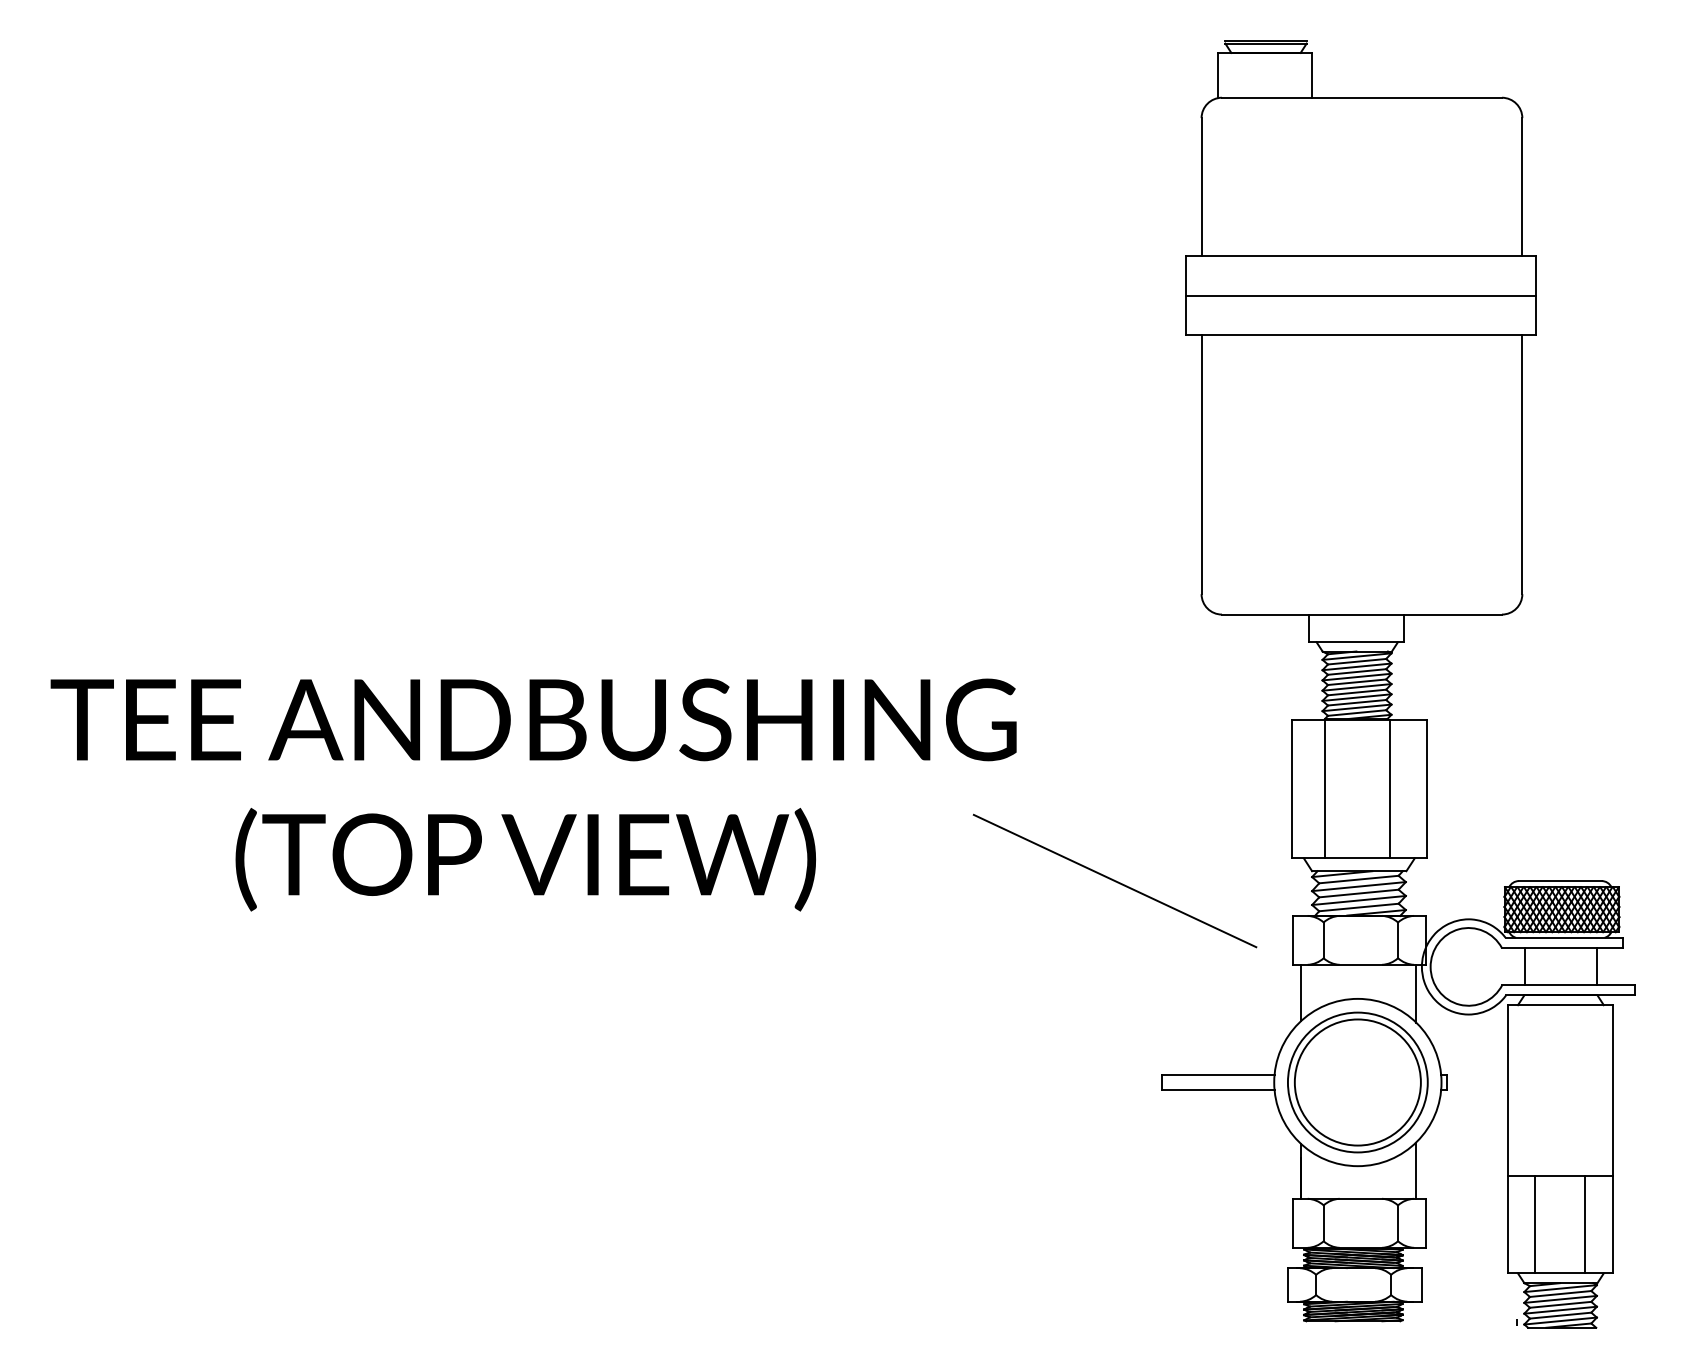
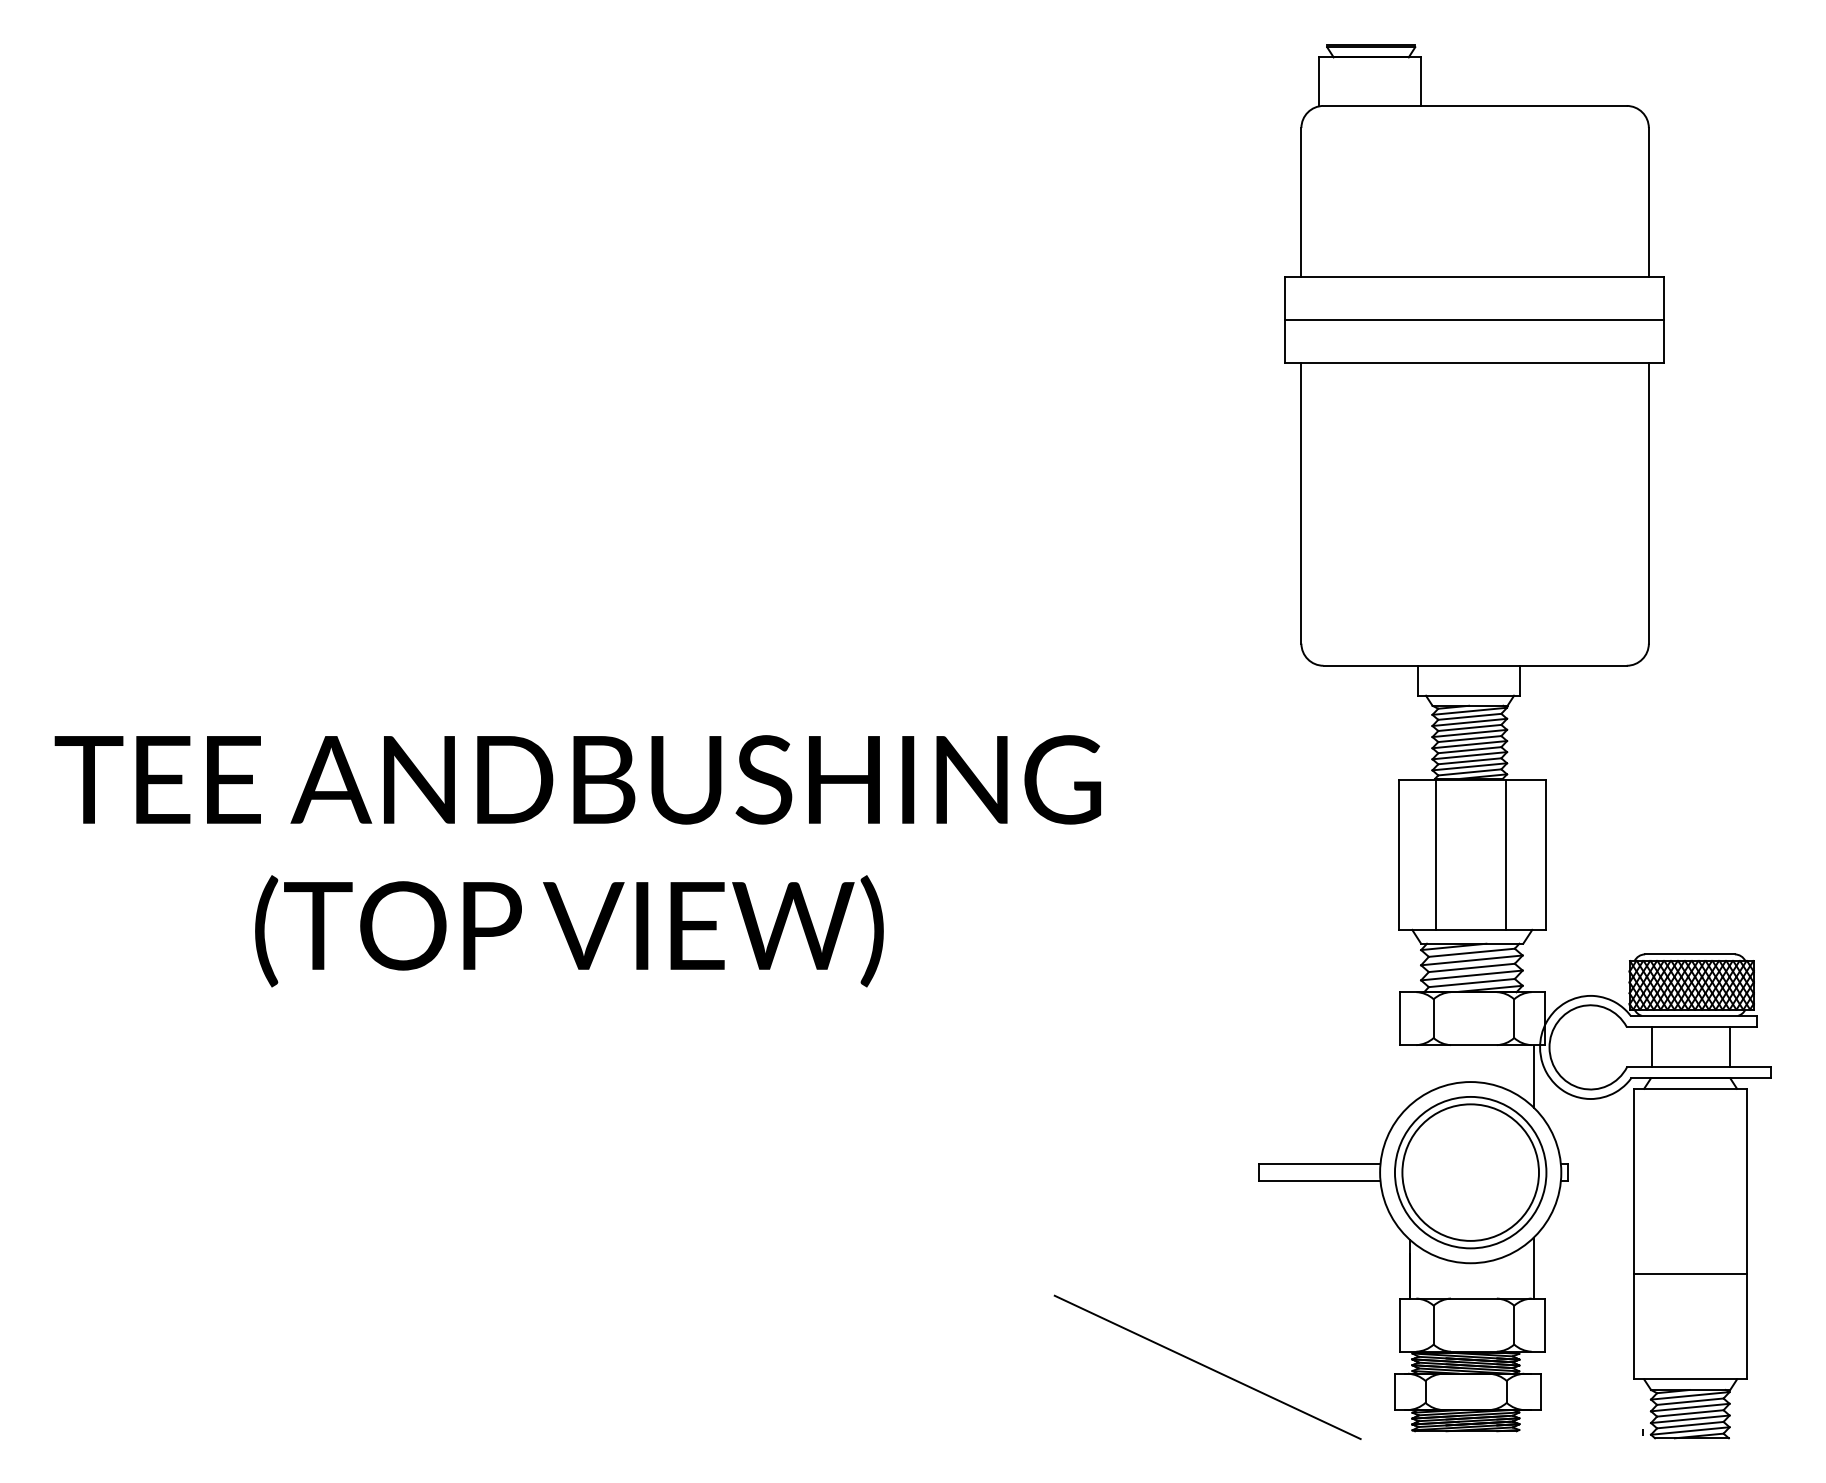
line: (1114, 880) -> (1207, 1366), moved
line: (1301, 992) -> (1409, 1075), removed
line: (1534, 1224) -> (1662, 1326), removed
line: (1584, 1224) -> (1716, 1326), removed

